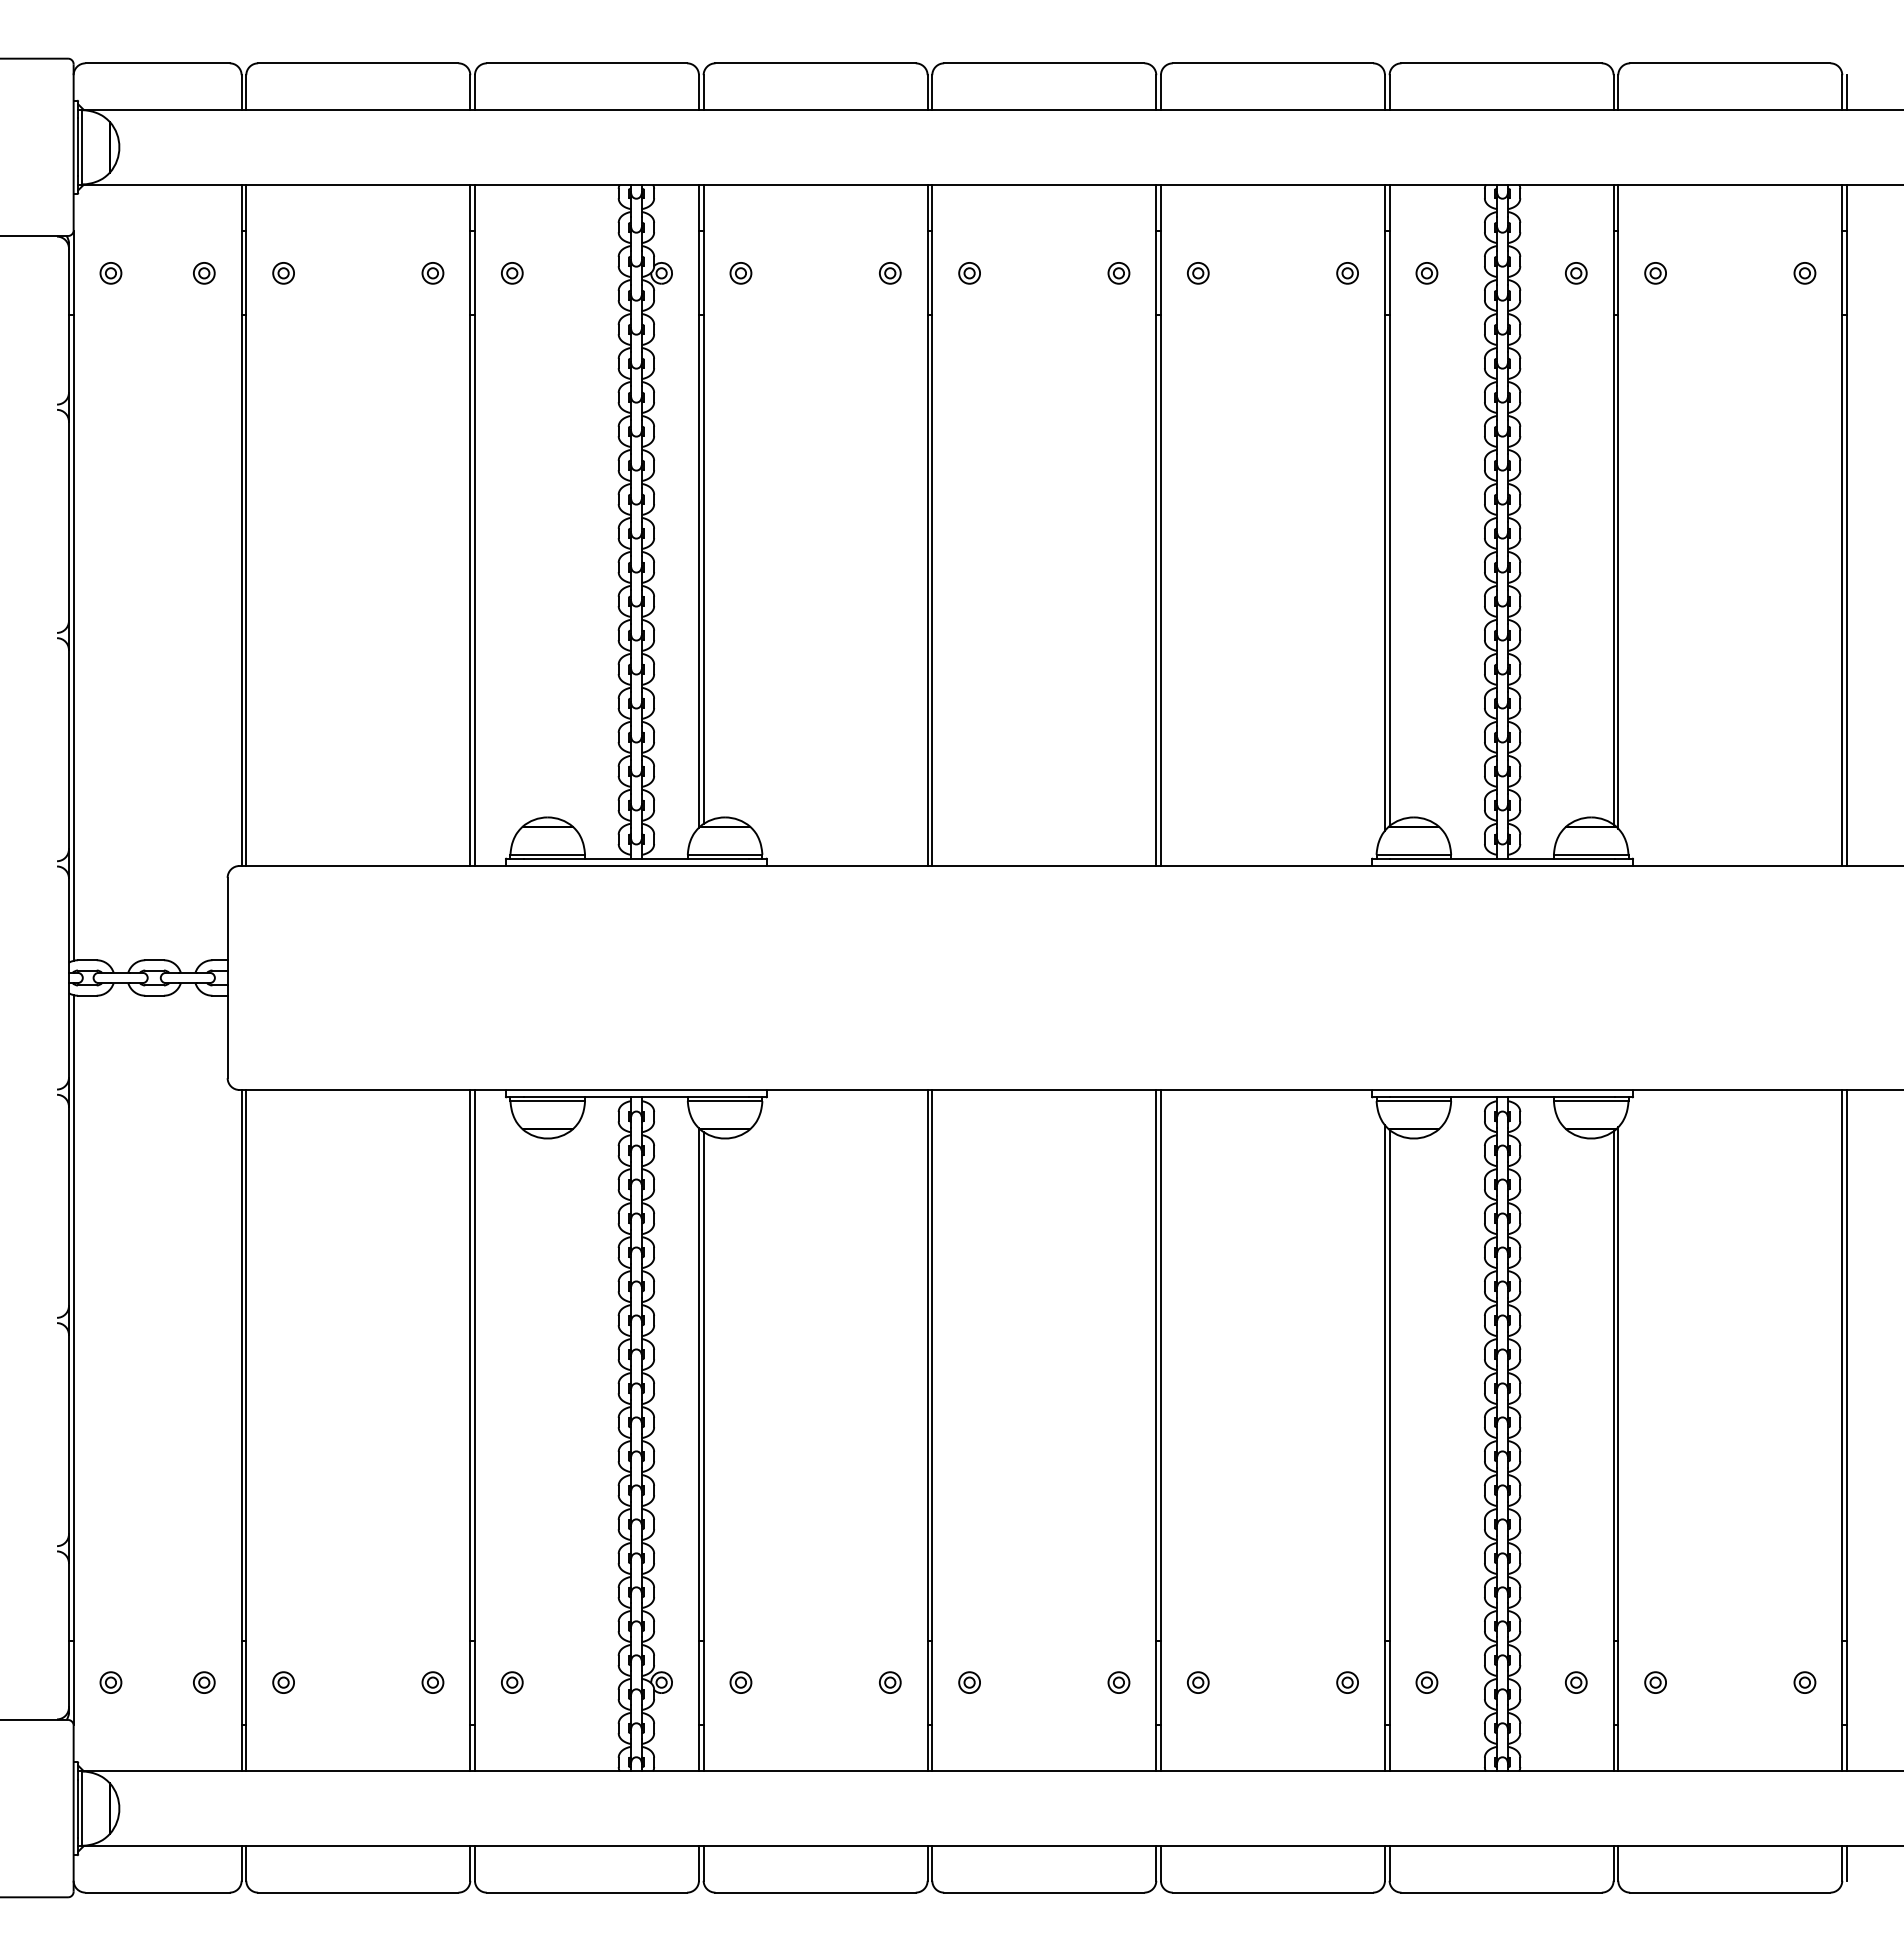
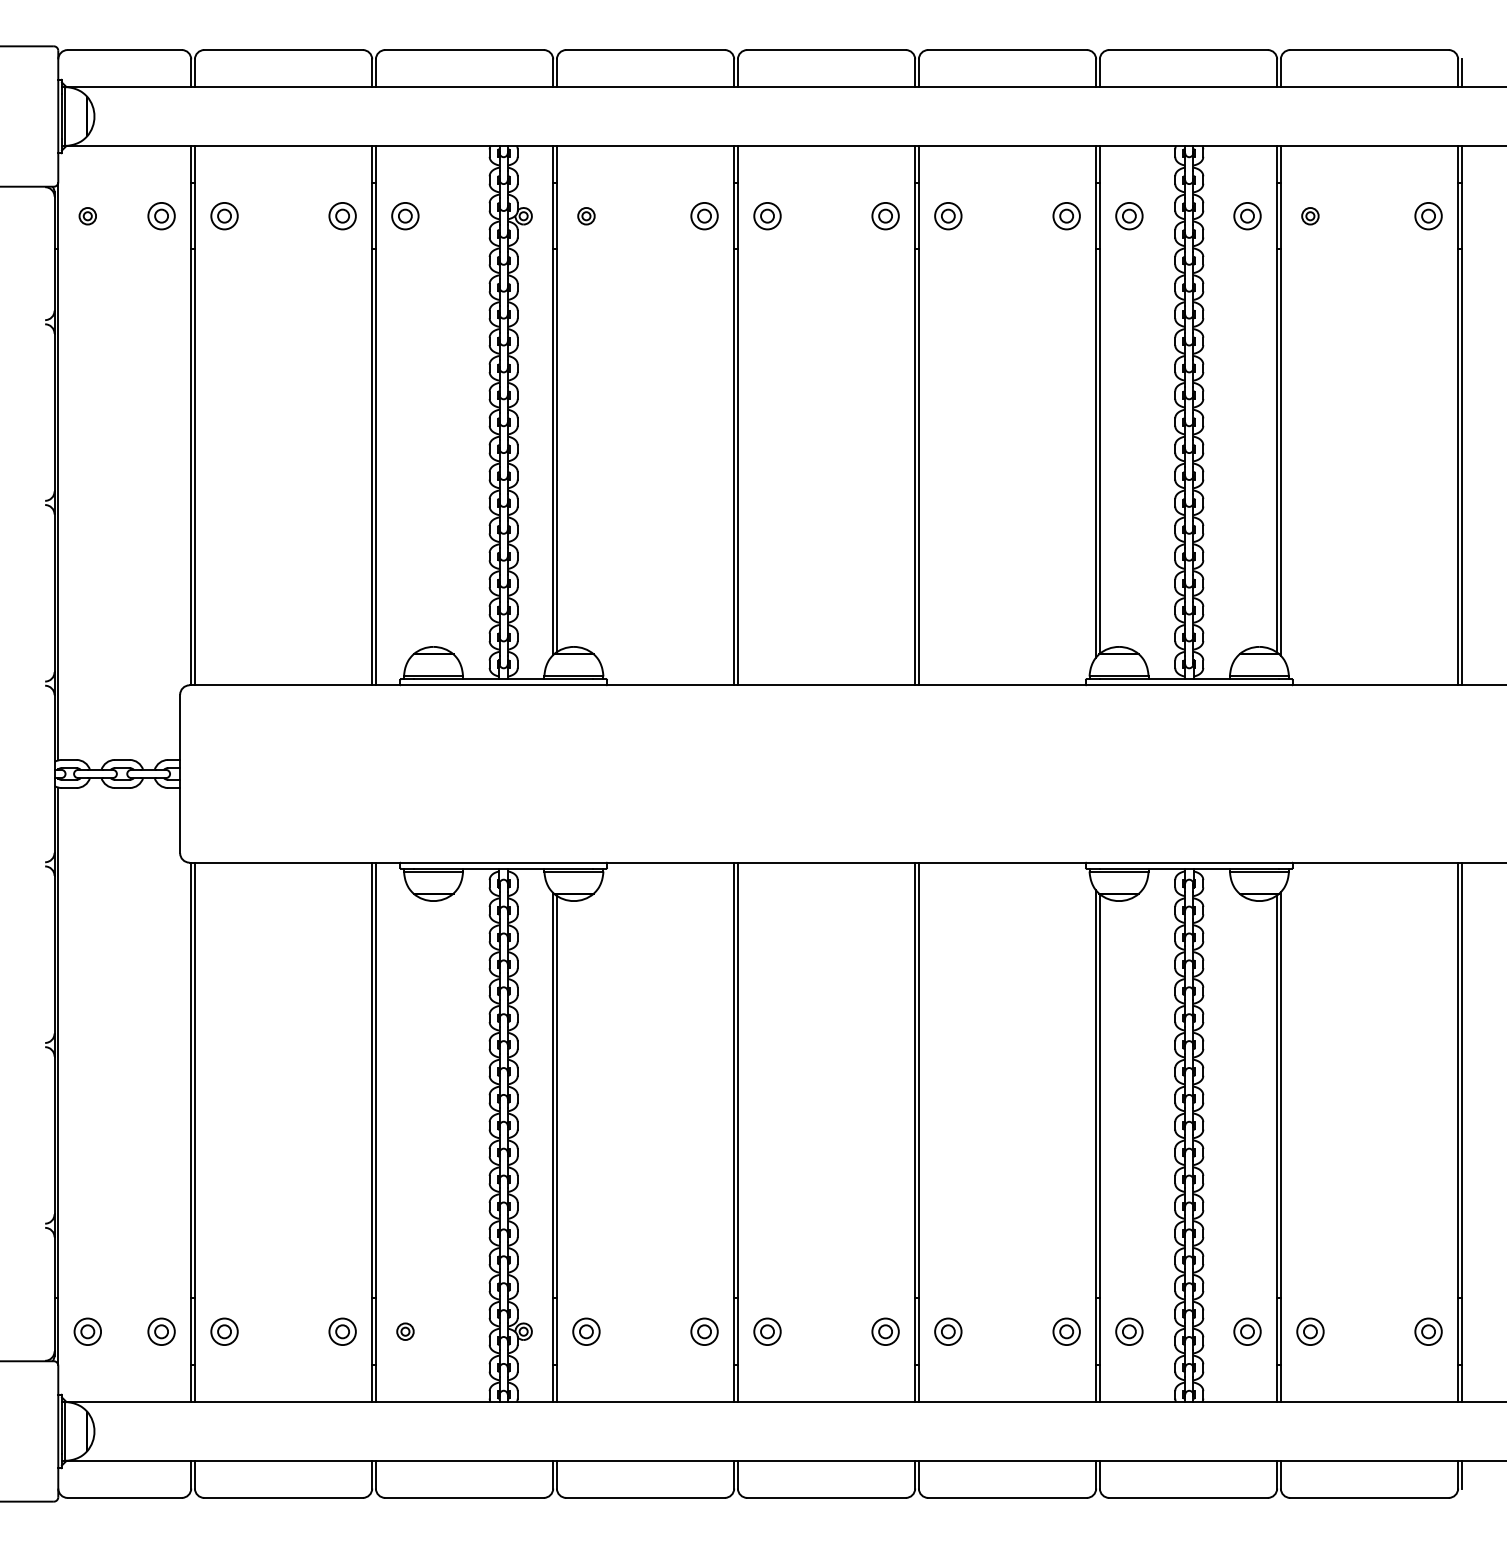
part: (204, 273) -> (161, 216), size x1.6
part: (283, 273) -> (224, 216), size x1.6
part: (432, 273) -> (342, 216), size x1.6
part: (512, 273) -> (405, 216), size x1.6
part: (890, 273) -> (704, 216), size x1.6
part: (969, 273) -> (767, 216), size x1.6
part: (1118, 273) -> (885, 216), size x1.6
part: (1198, 273) -> (948, 216), size x1.6
part: (1347, 273) -> (1066, 216), size x1.6
part: (1426, 273) -> (1129, 216), size x1.6
part: (1576, 273) -> (1247, 216), size x1.6
part: (1804, 273) -> (1428, 216), size x1.6
part: (110, 1682) -> (87, 1331), size x1.6
part: (204, 1682) -> (161, 1331), size x1.6
part: (283, 1682) -> (224, 1331), size x1.6
part: (432, 1682) -> (342, 1331), size x1.6
part: (740, 1682) -> (586, 1331), size x1.6
part: (890, 1682) -> (704, 1331), size x1.6
part: (969, 1682) -> (767, 1331), size x1.6
part: (1118, 1682) -> (885, 1331), size x1.6
part: (1198, 1682) -> (948, 1331), size x1.6
part: (1347, 1682) -> (1066, 1331), size x1.6
part: (1426, 1682) -> (1129, 1331), size x1.6
part: (1576, 1682) -> (1247, 1331), size x1.6
part: (1655, 1682) -> (1310, 1331), size x1.6
part: (1804, 1682) -> (1428, 1331), size x1.6

